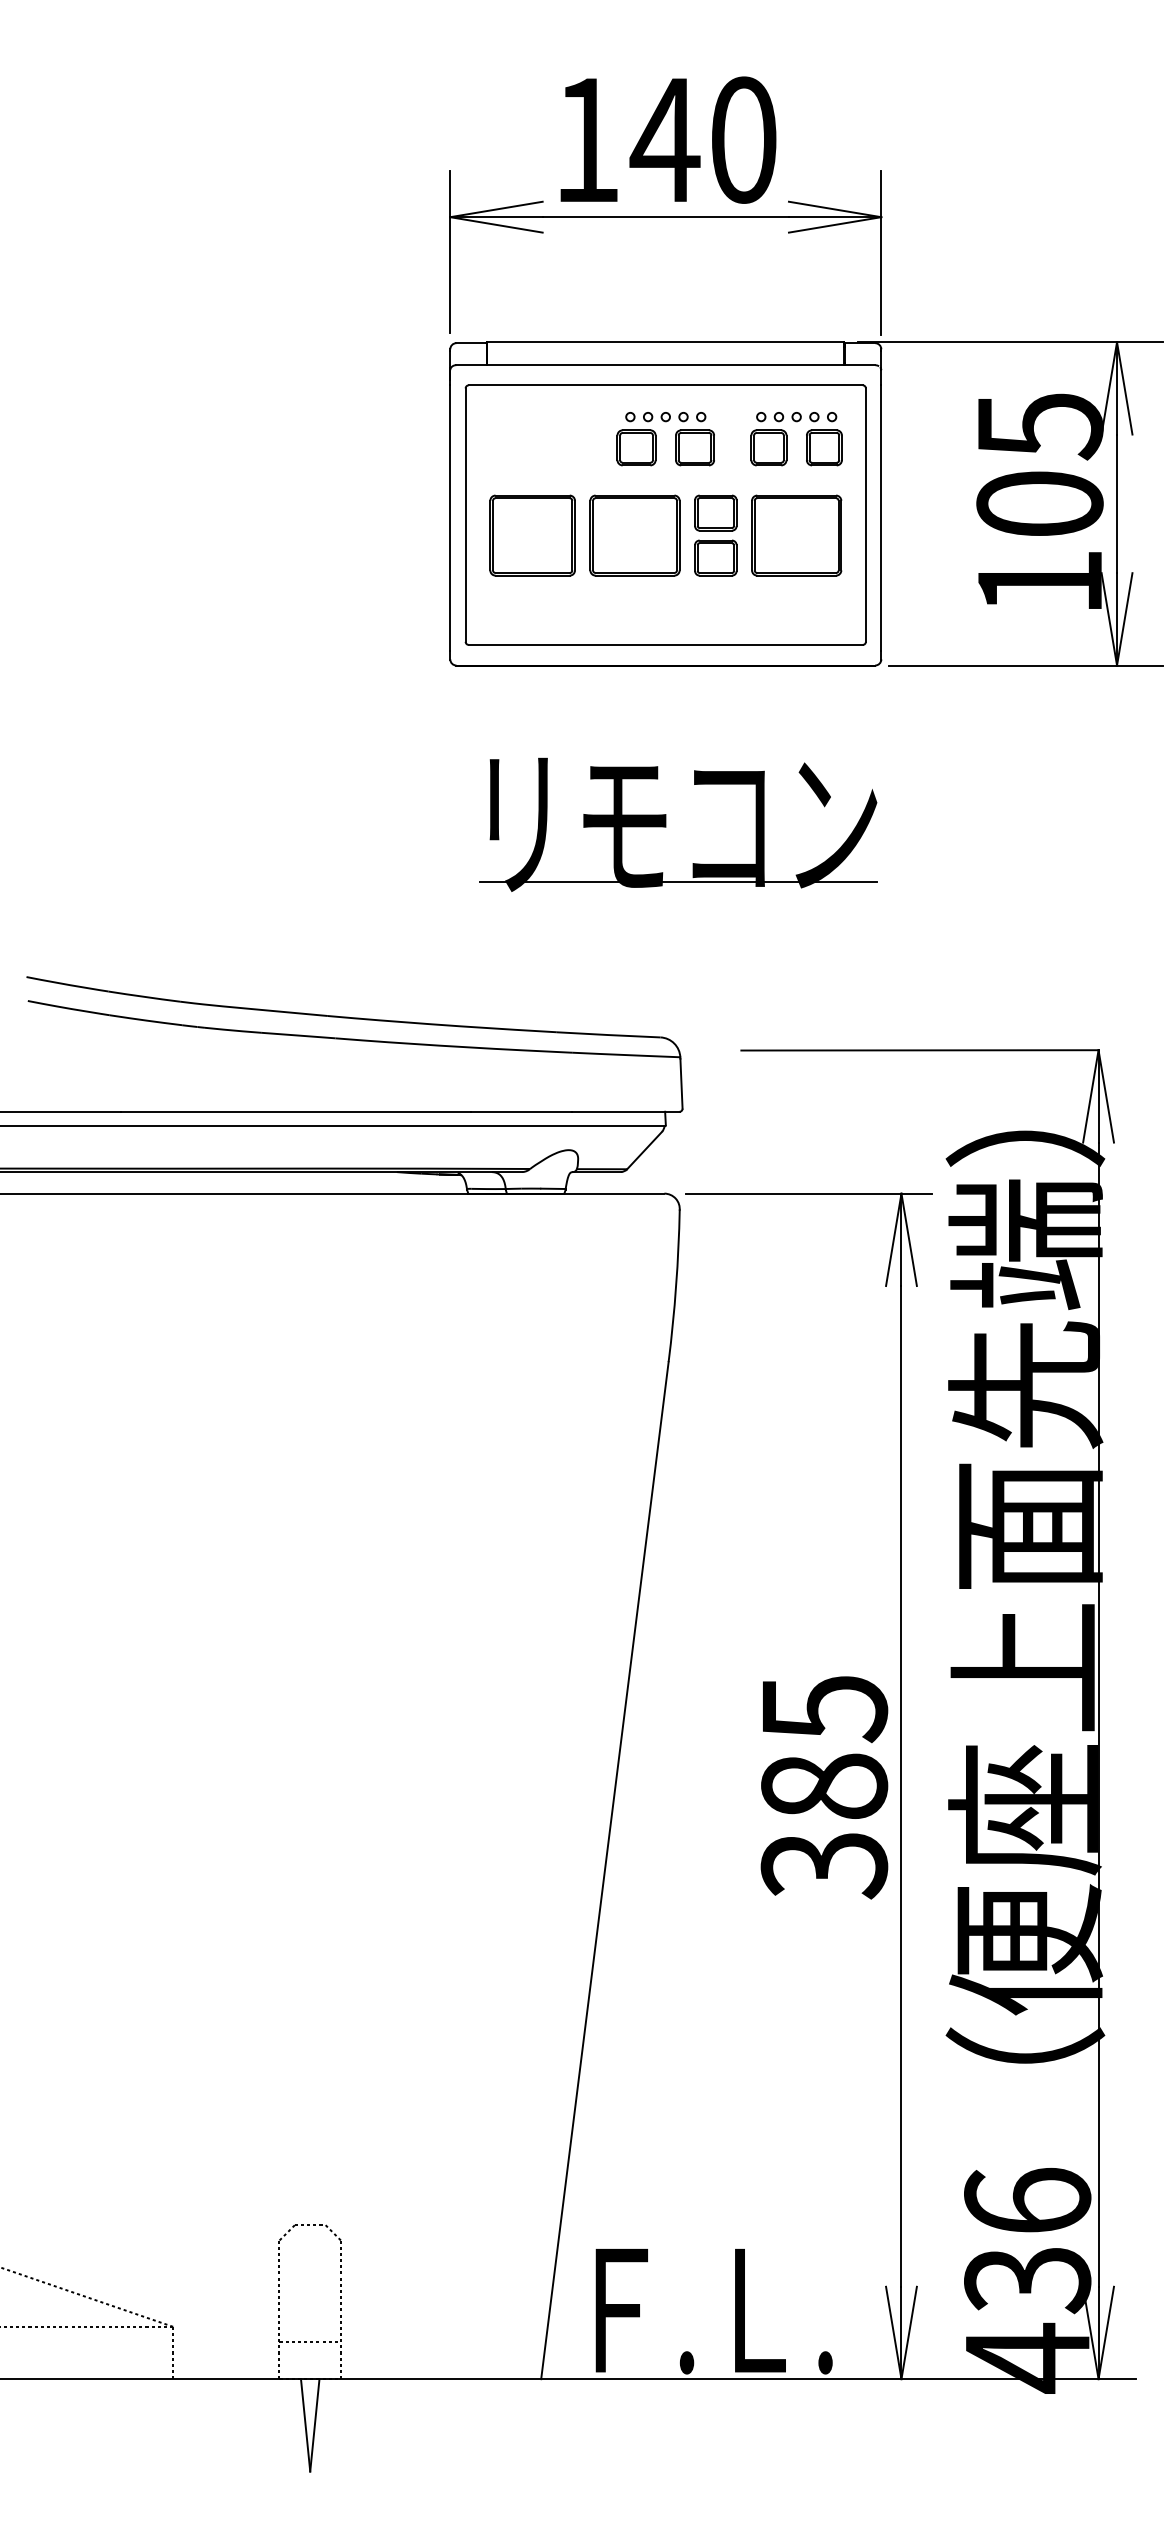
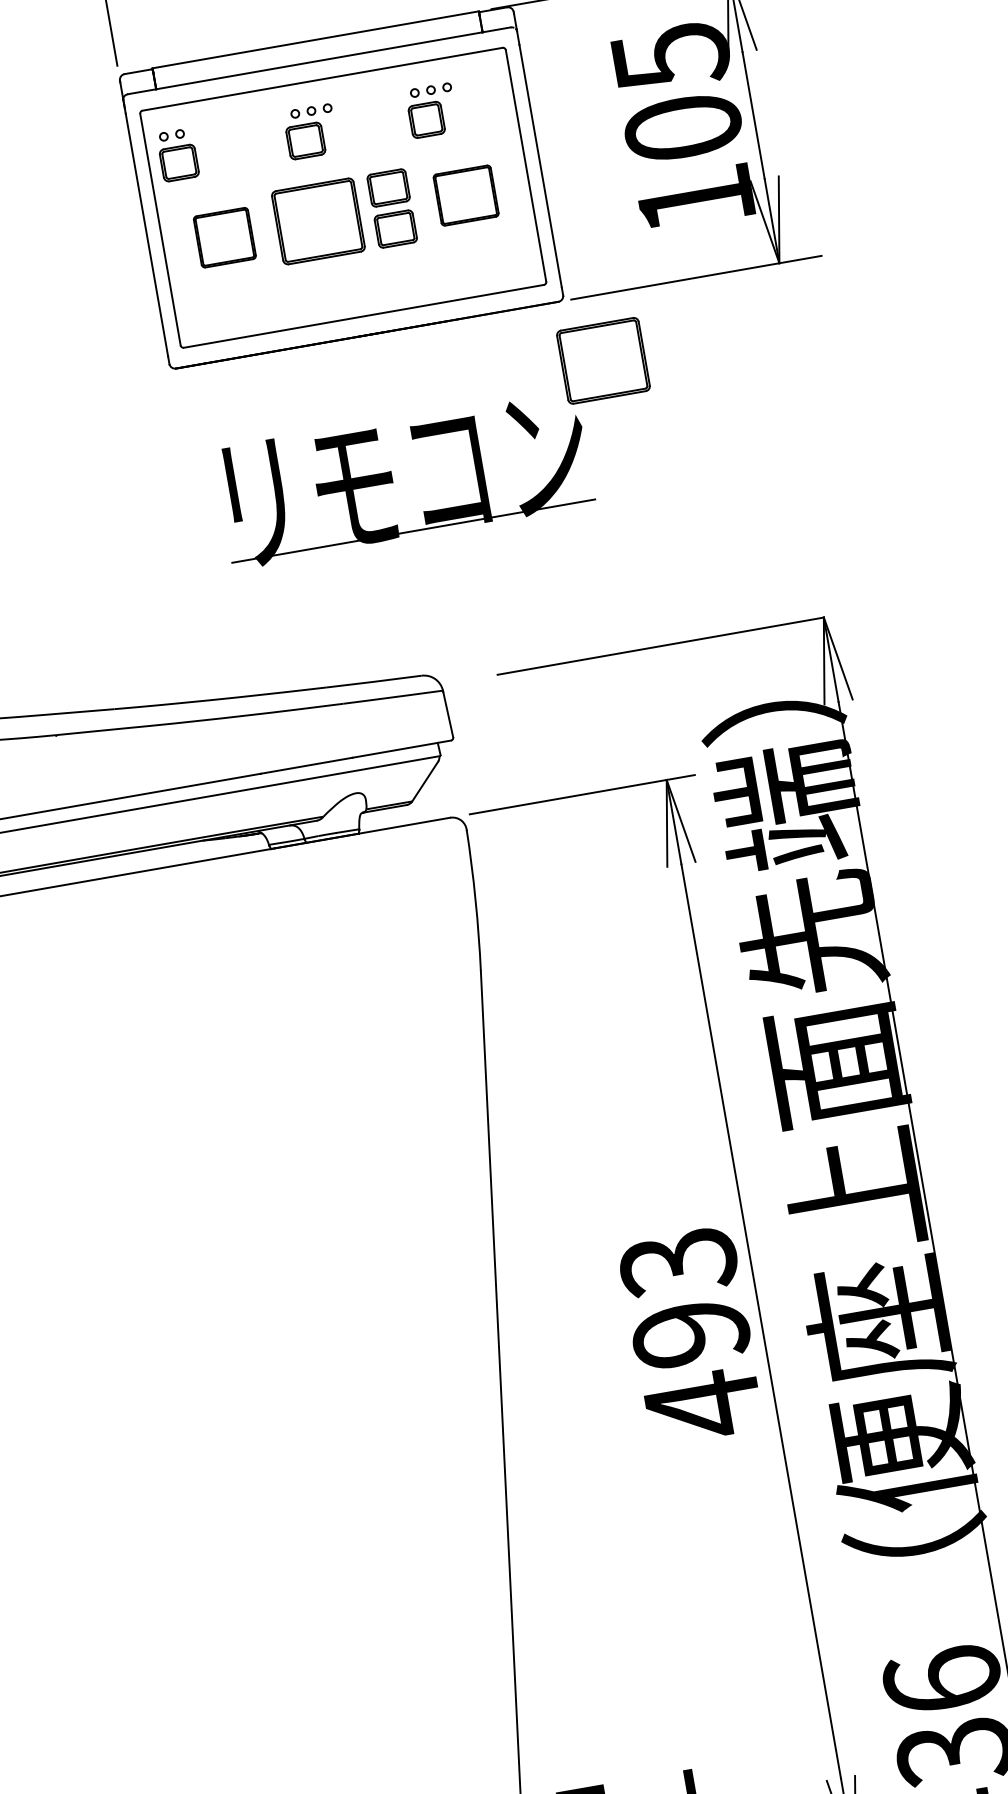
part: (694, 439) -> (177, 155), moved
part: (824, 439) -> (476, 103), removed
part: (532, 535) -> (224, 237), size x0.7
part: (796, 535) -> (465, 195), size x0.7
part: (911, 736) -> (602, 360), added
text: (824, 1788) -> (691, 1335), 385 -> 493

